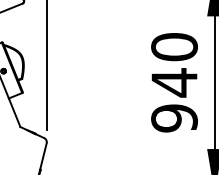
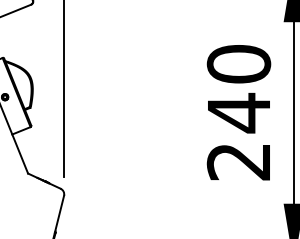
text: (174, 118) -> (238, 161), 940 -> 240

